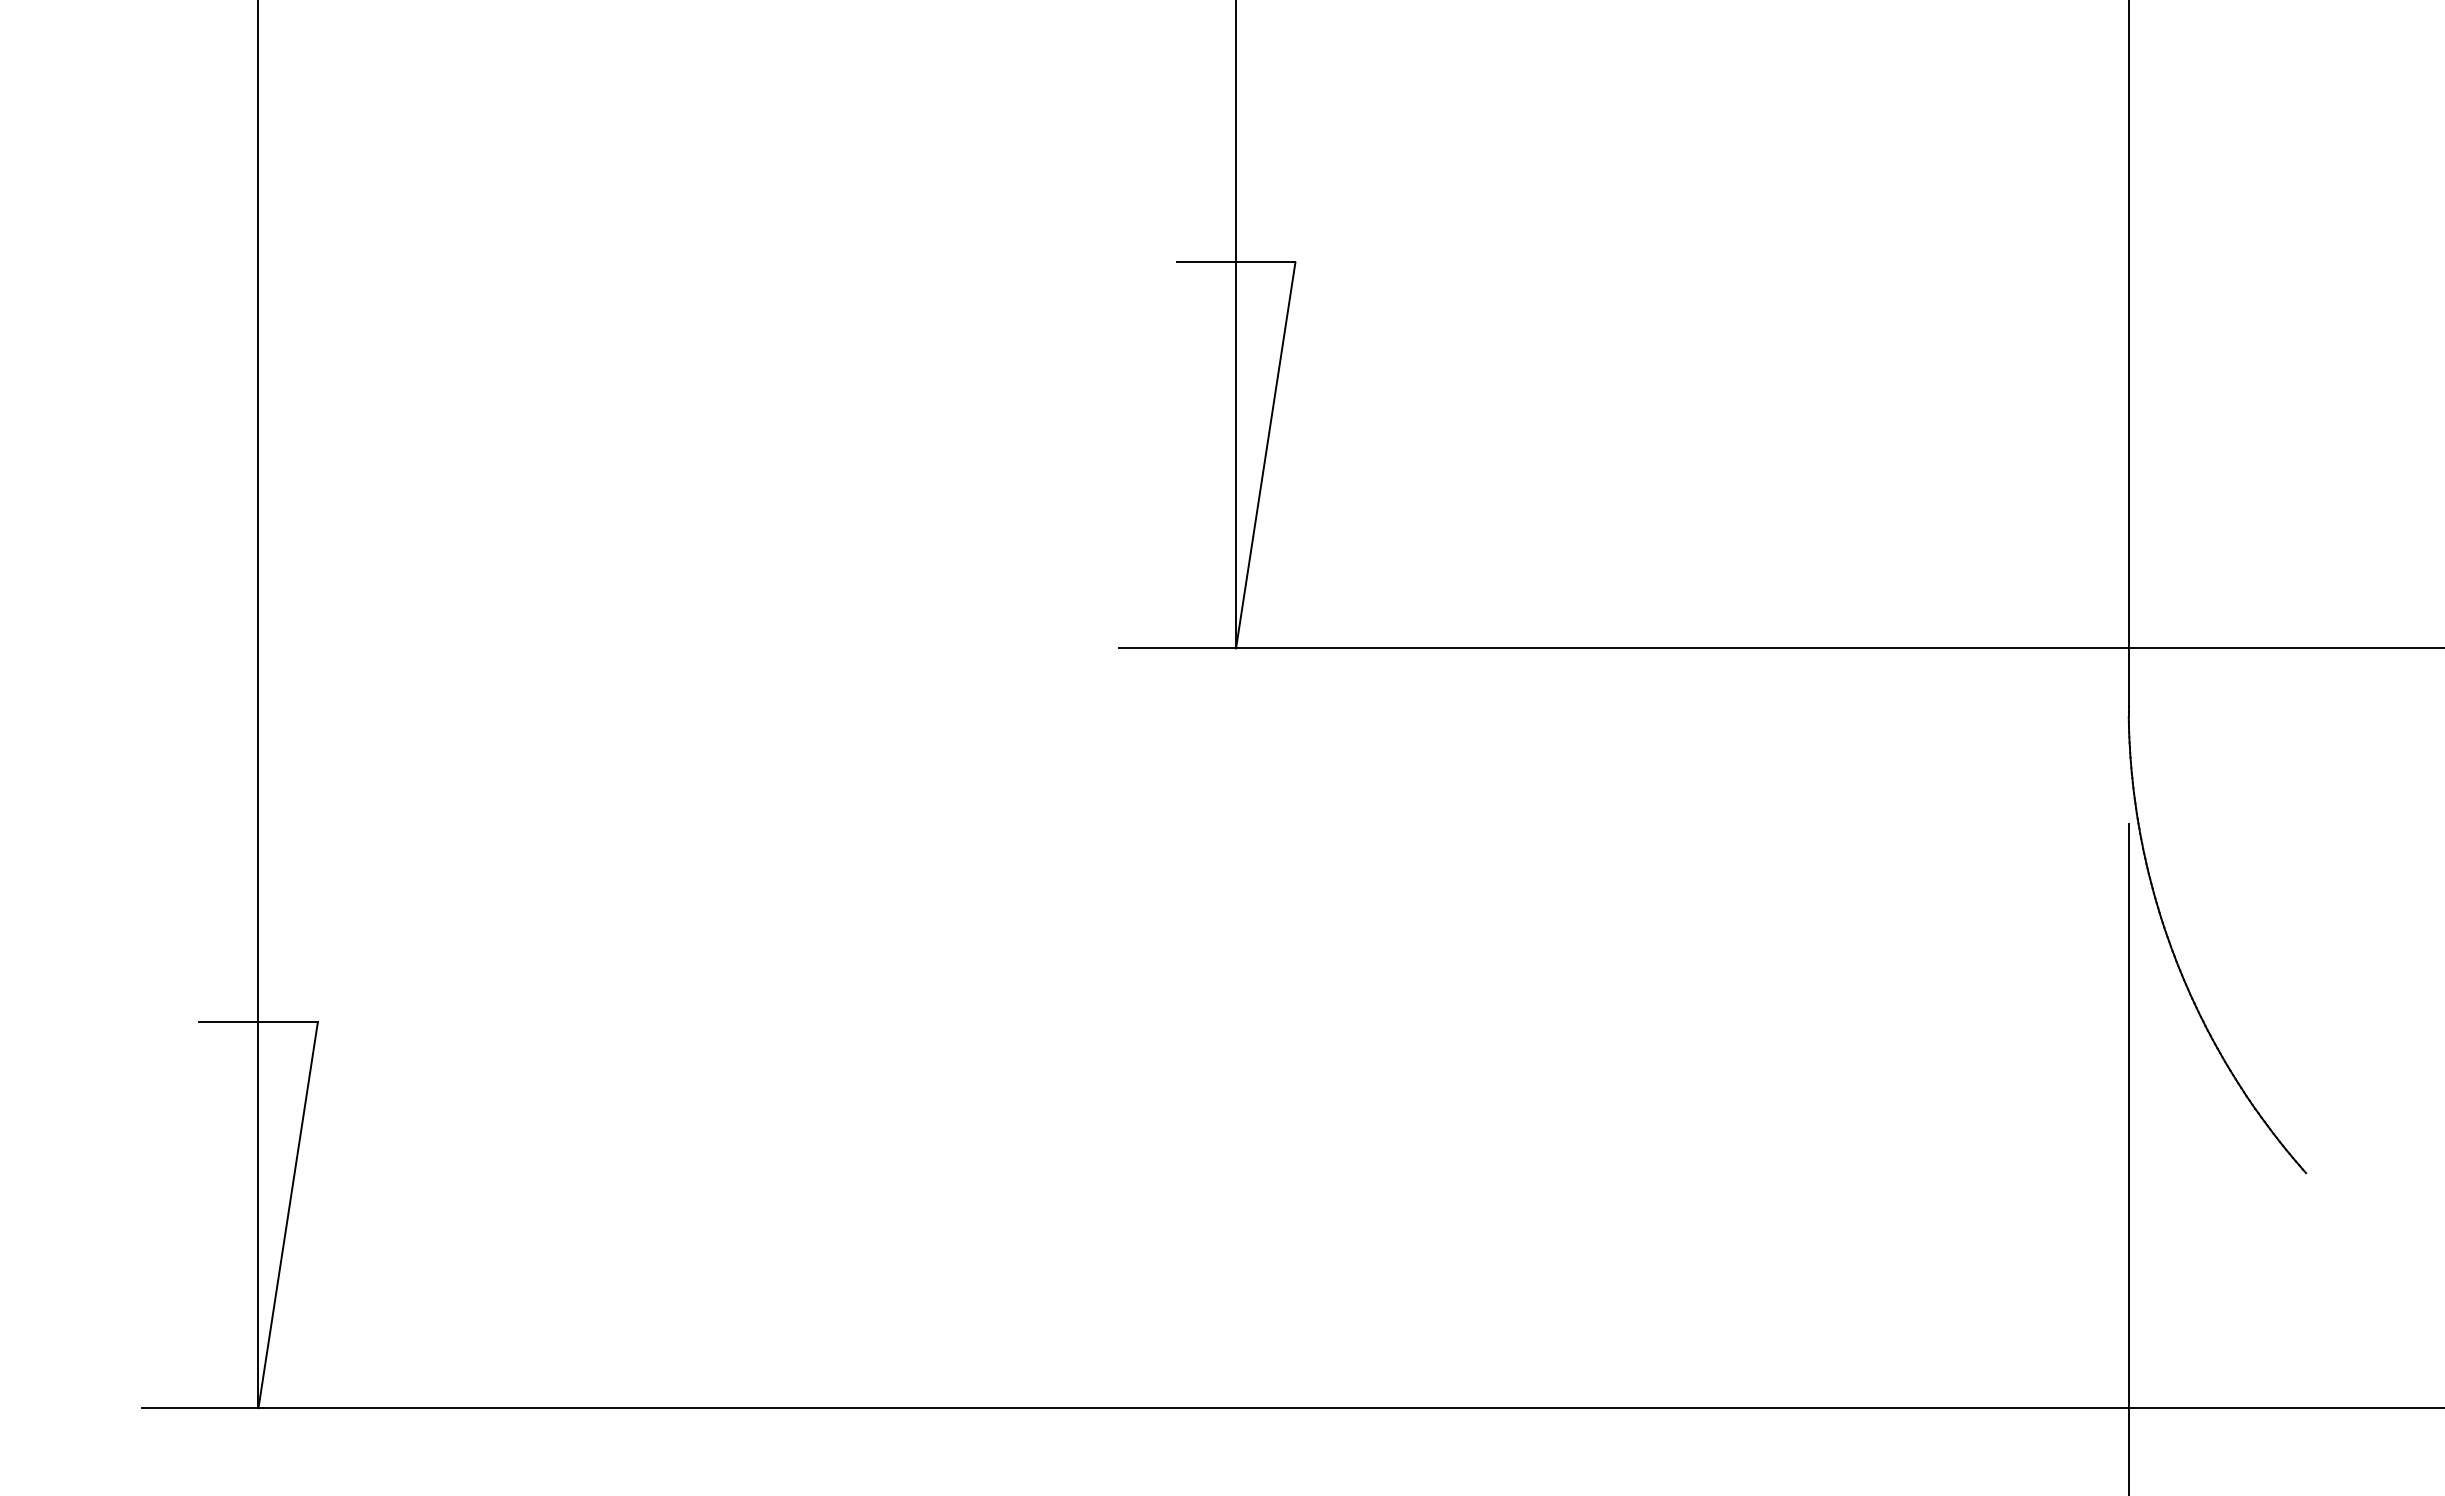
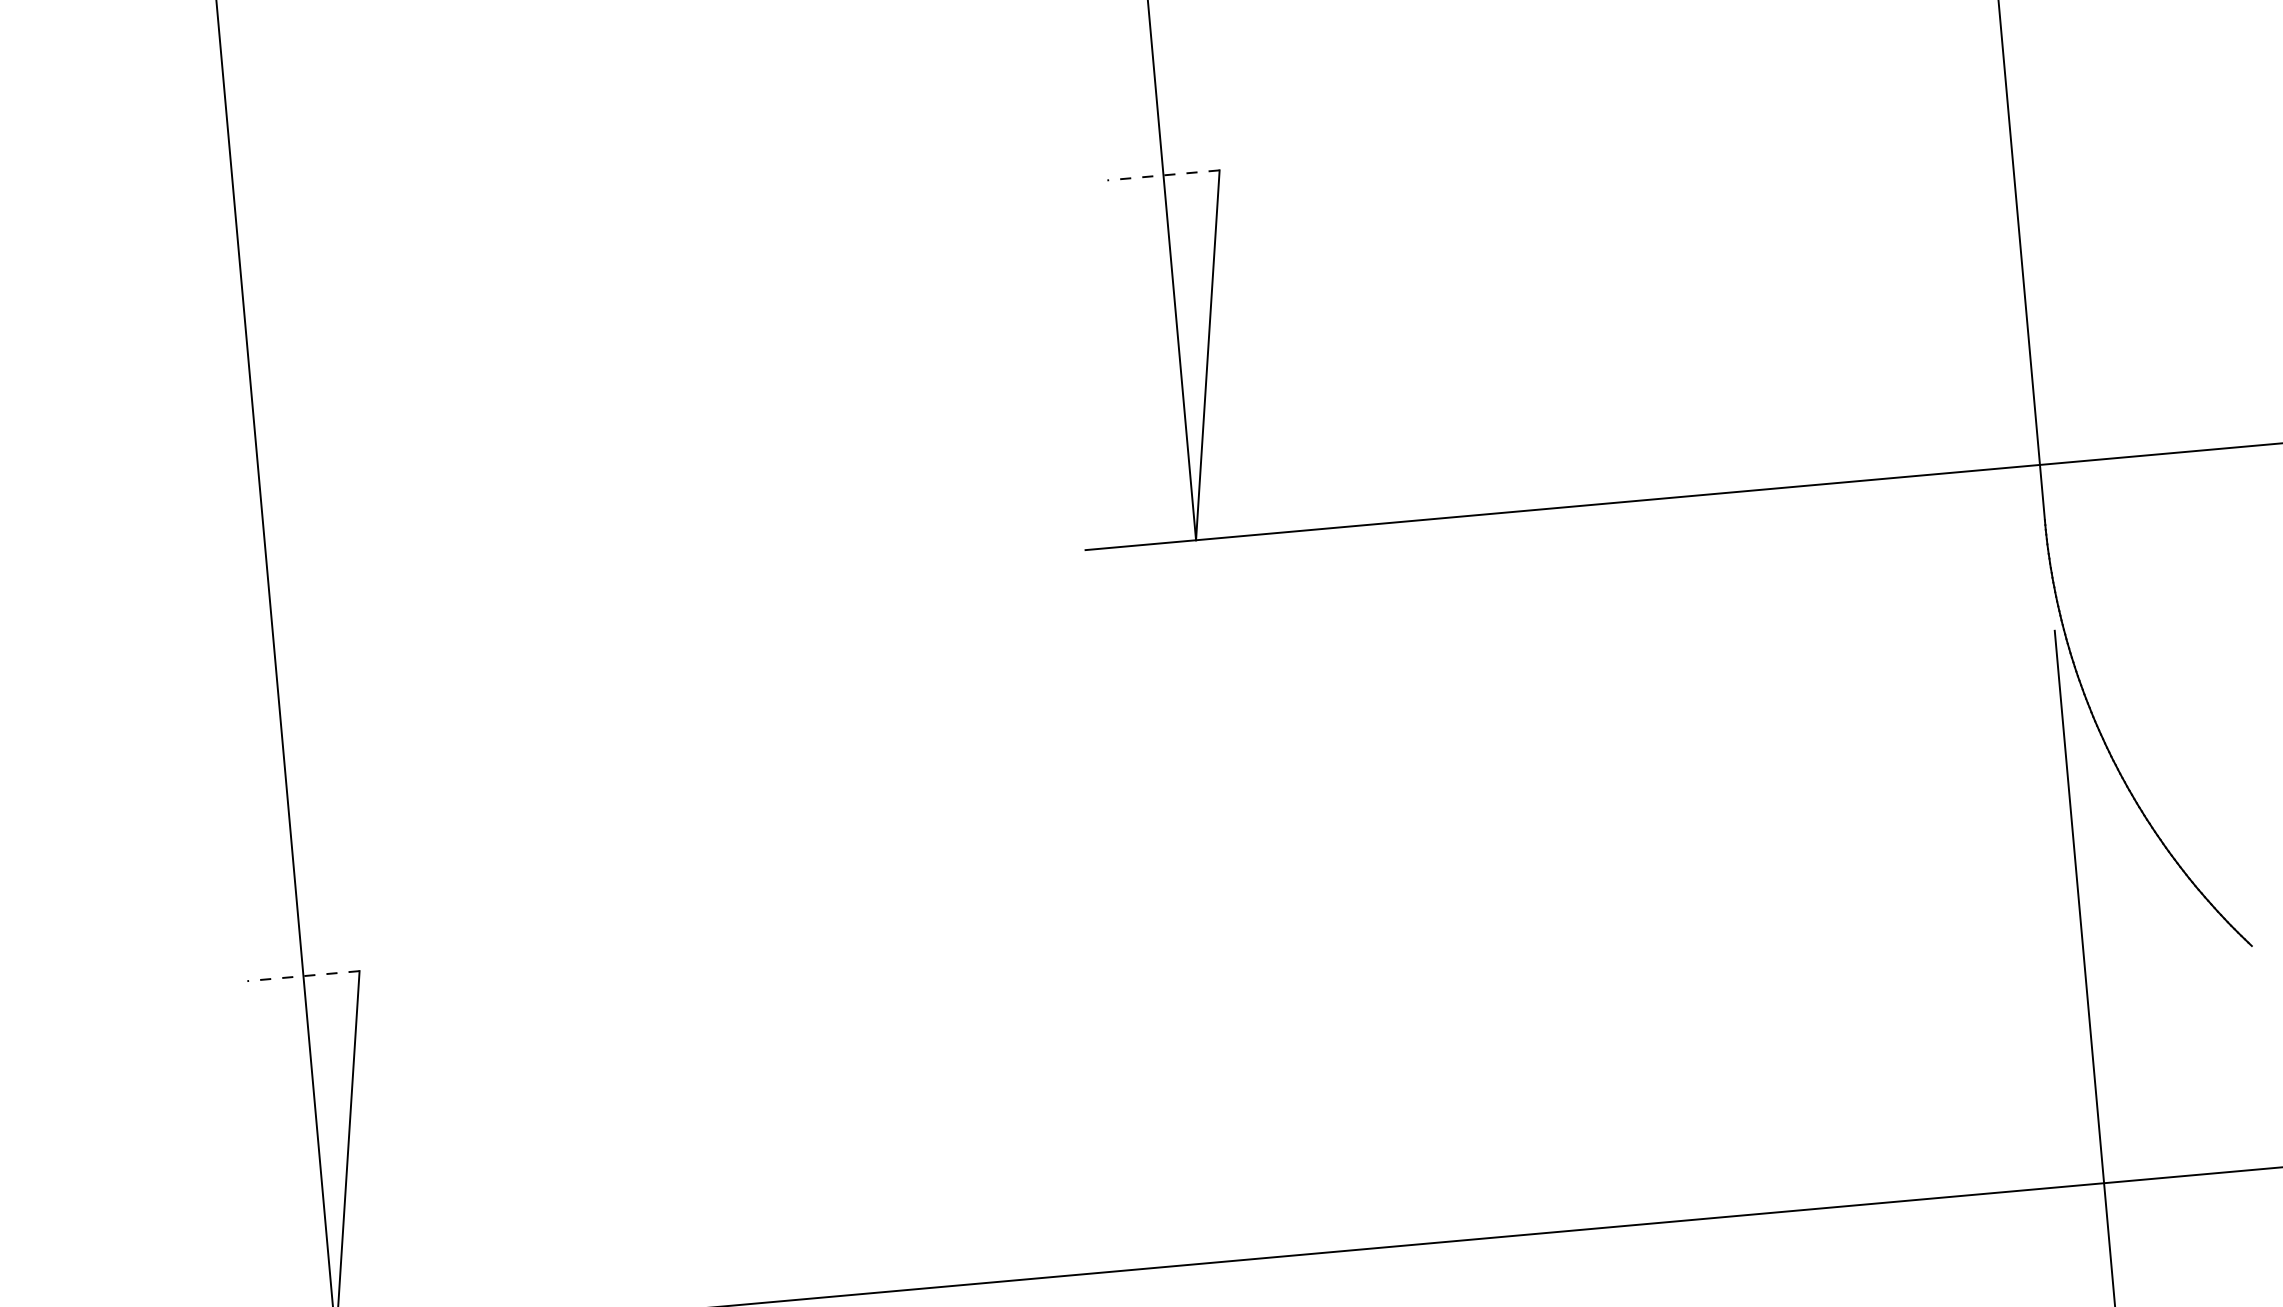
line: (1235, 262) -> (1162, 175), solid -> dashed
line: (257, 1022) -> (302, 976), solid -> dashed

